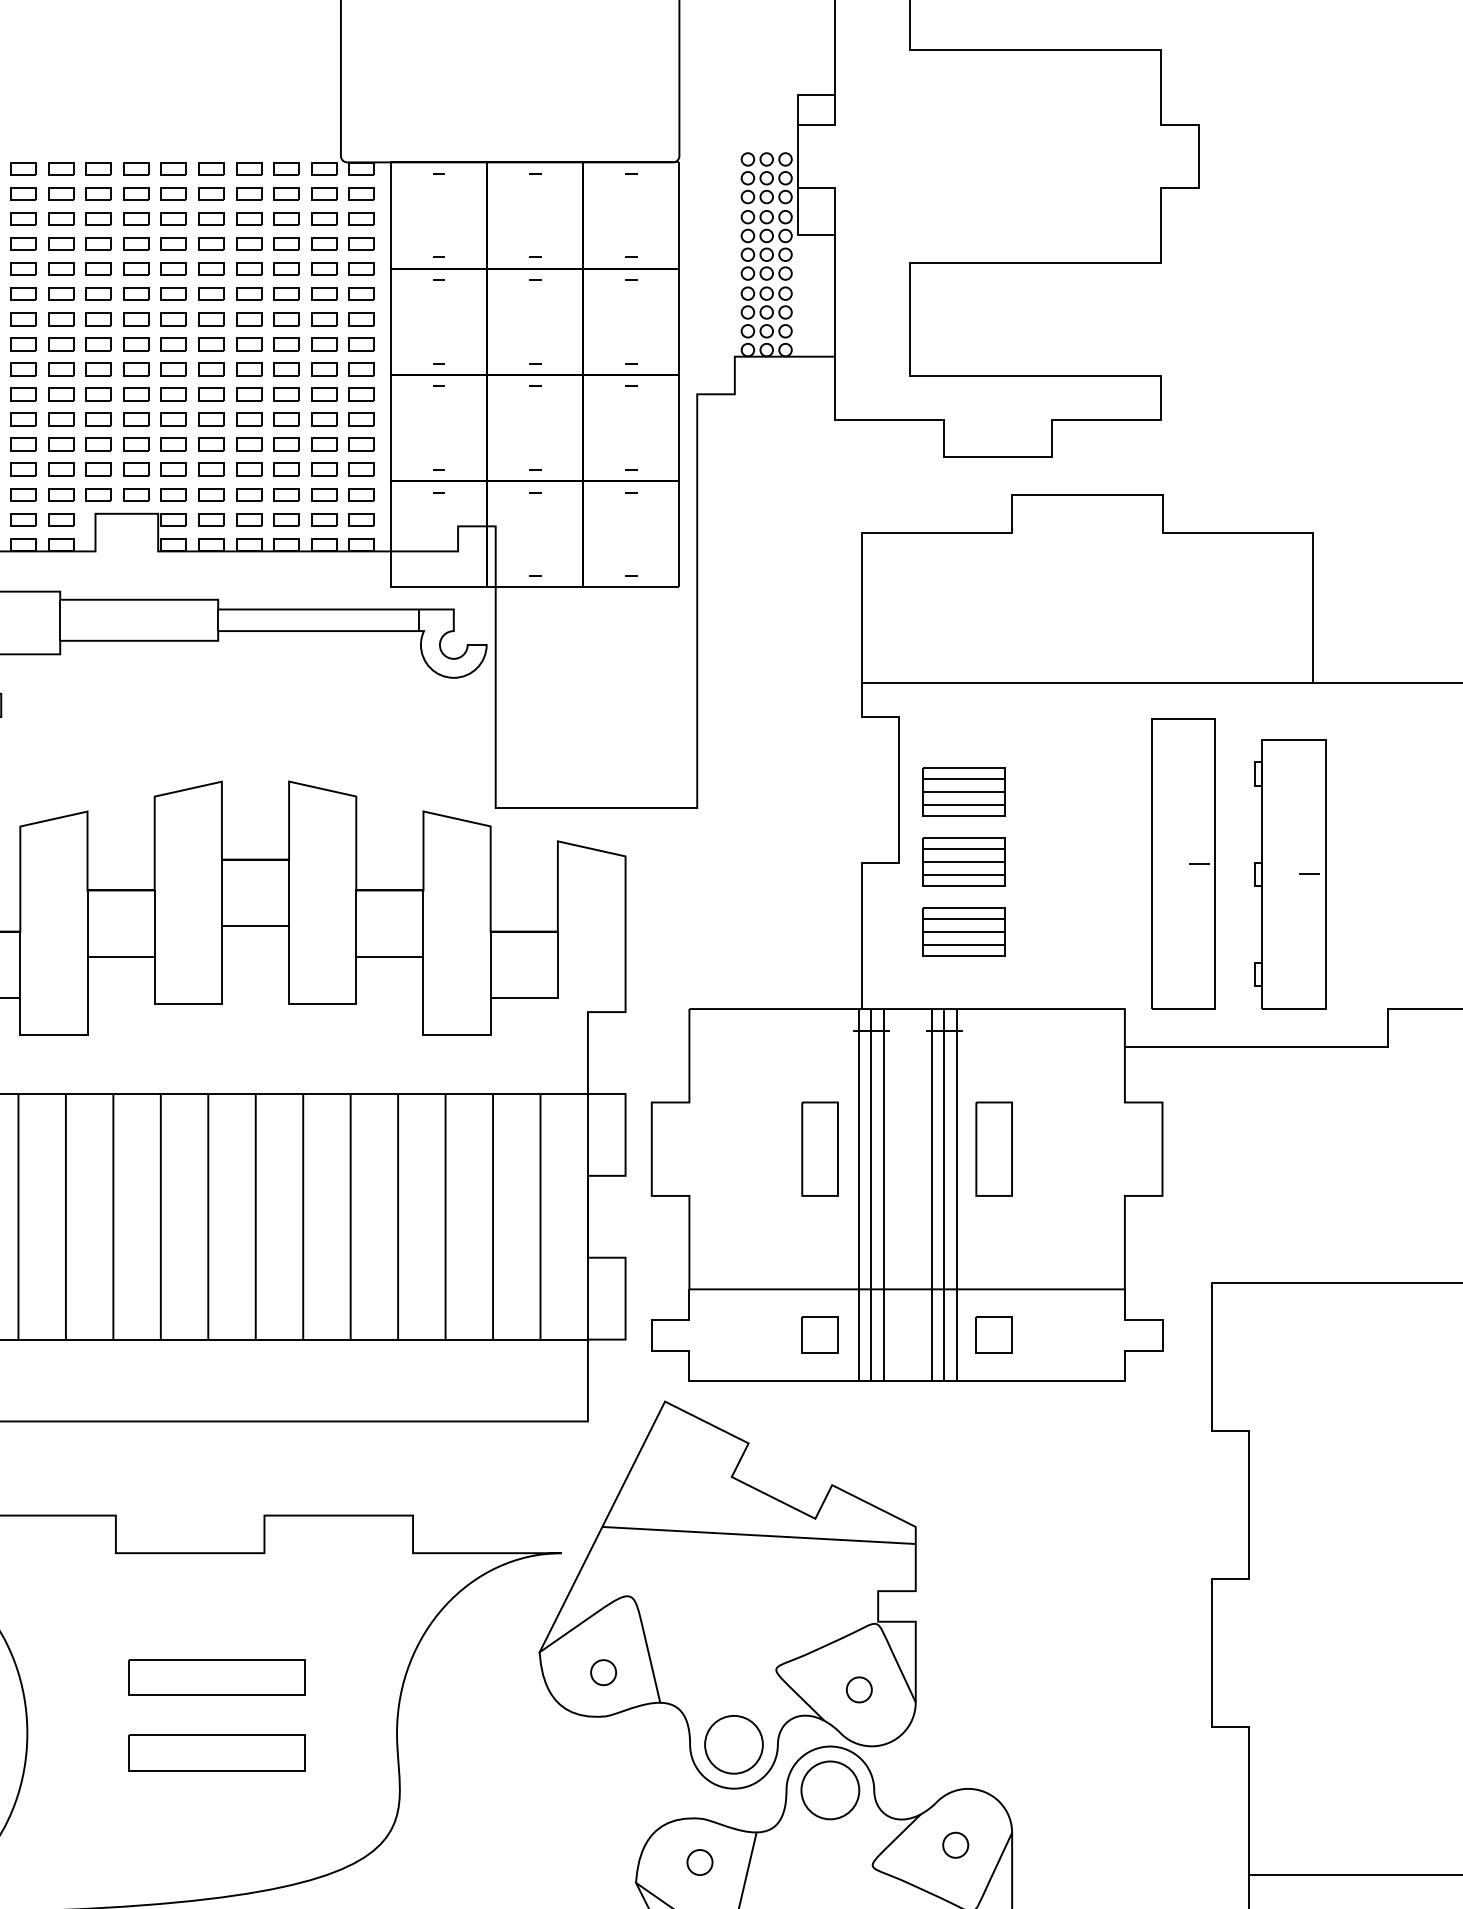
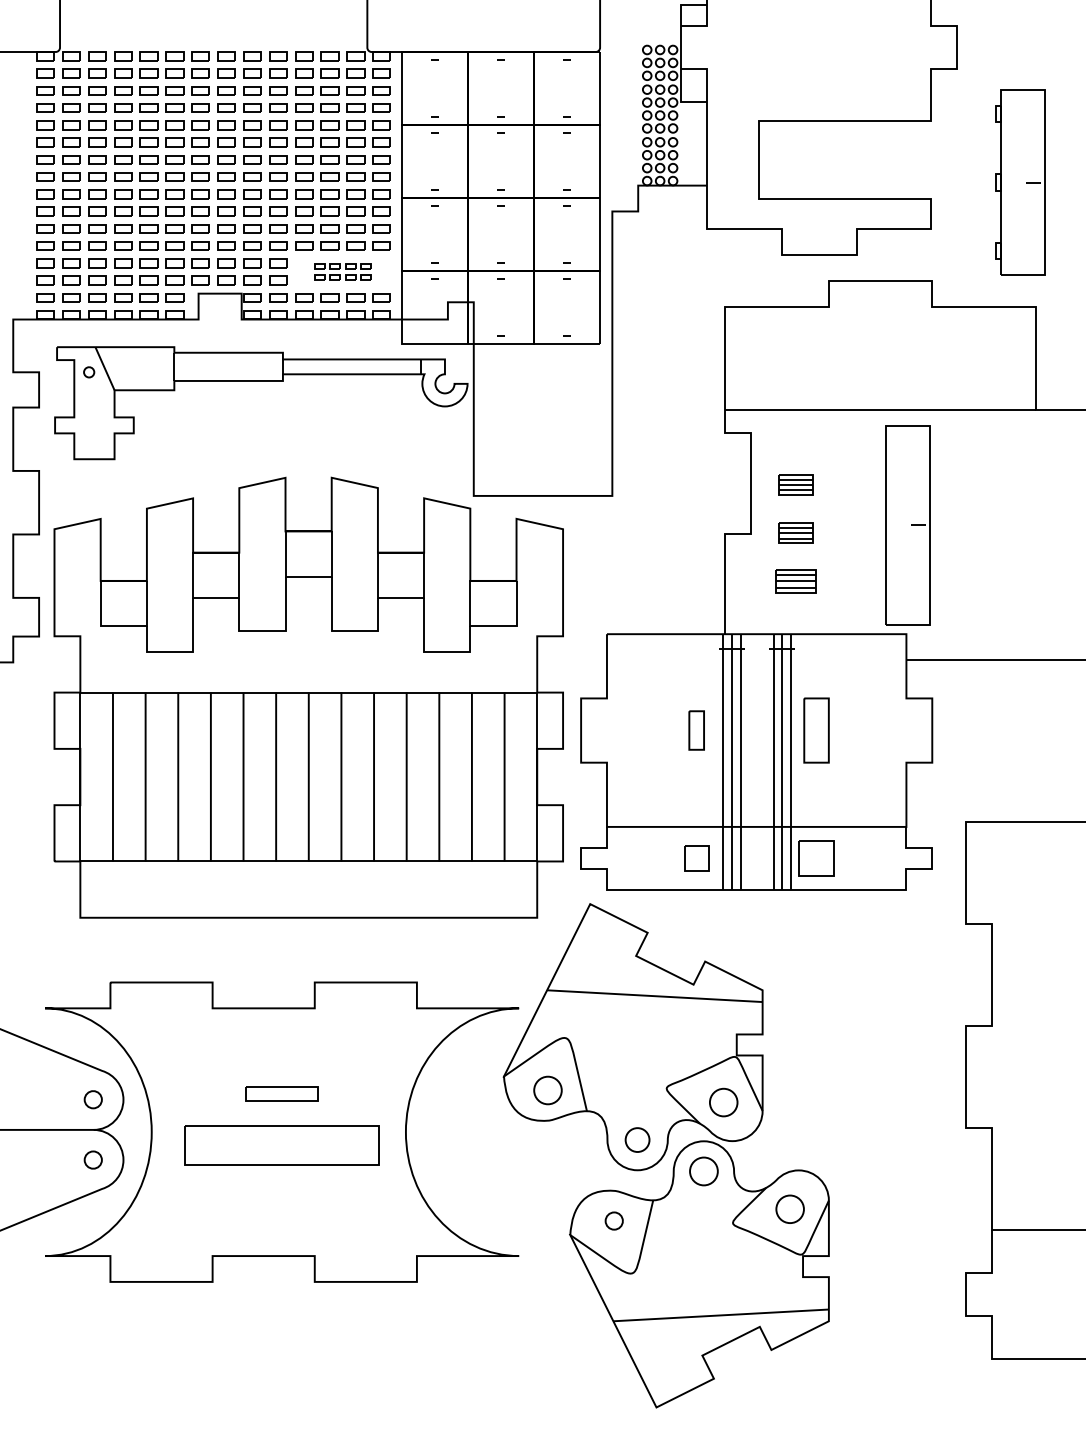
part: (304, 481) -> (342, 271), size x0.6
part: (963, 791) -> (795, 484), size x0.6
part: (963, 862) -> (795, 533), size x0.6
part: (1183, 864) -> (907, 525), moved
part: (1290, 874) -> (1020, 182), moved
part: (963, 932) -> (795, 581), size x0.7
part: (819, 1149) -> (696, 730), size x0.6
part: (994, 1335) -> (816, 858), size x1.4
part: (602, 1672) -> (547, 1090), size x1.6
part: (216, 1677) -> (281, 1093), size x0.6
part: (858, 1688) -> (723, 1101), size x1.6
part: (733, 1743) -> (637, 1139), size x0.6
part: (216, 1752) -> (281, 1145), size x1.6
part: (829, 1790) -> (703, 1171), size x0.7
part: (954, 1844) -> (789, 1208), size x1.6

